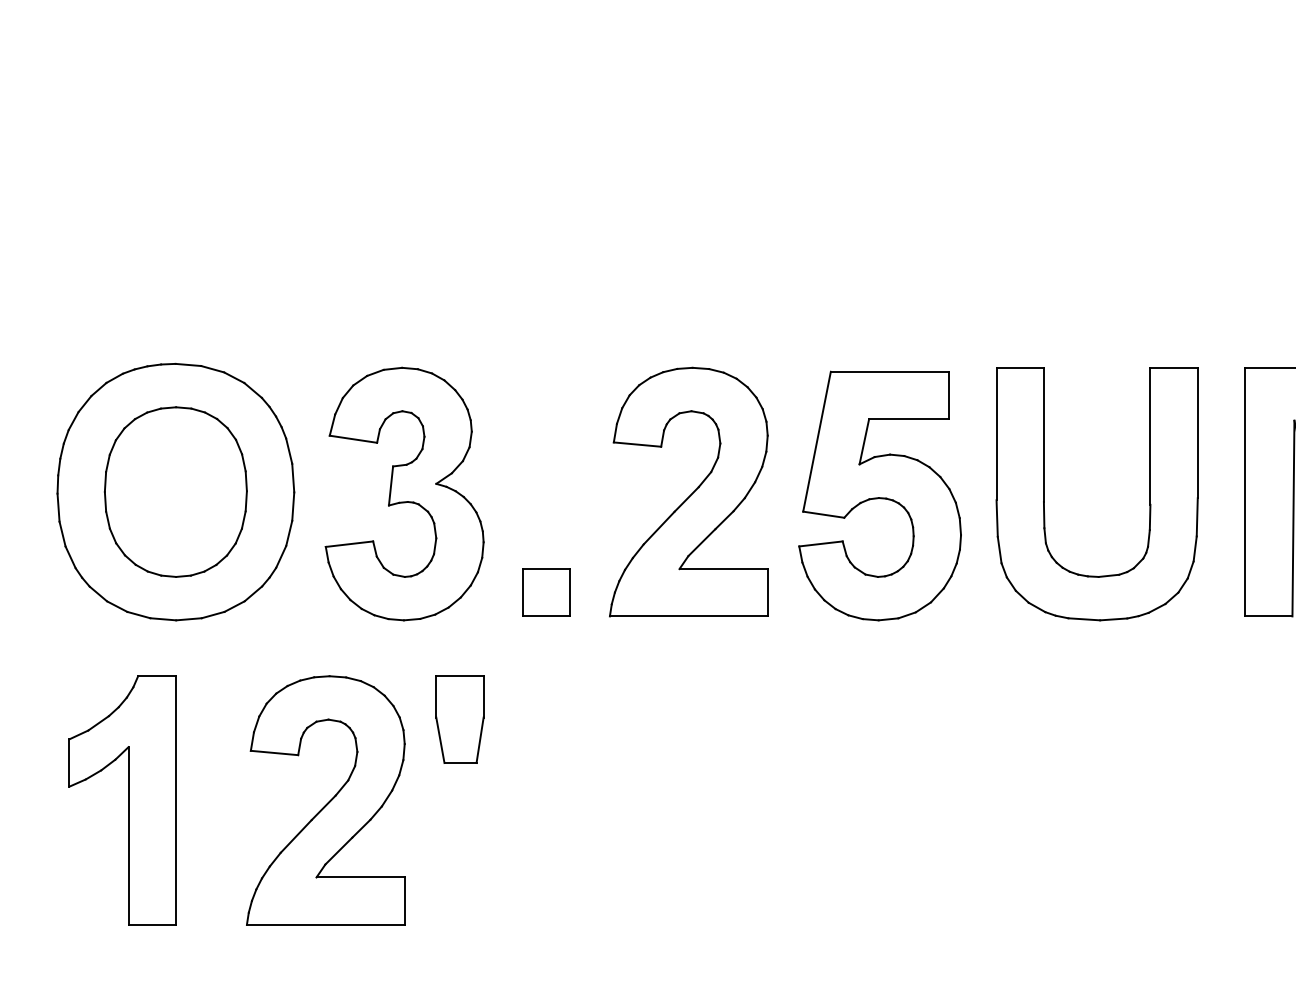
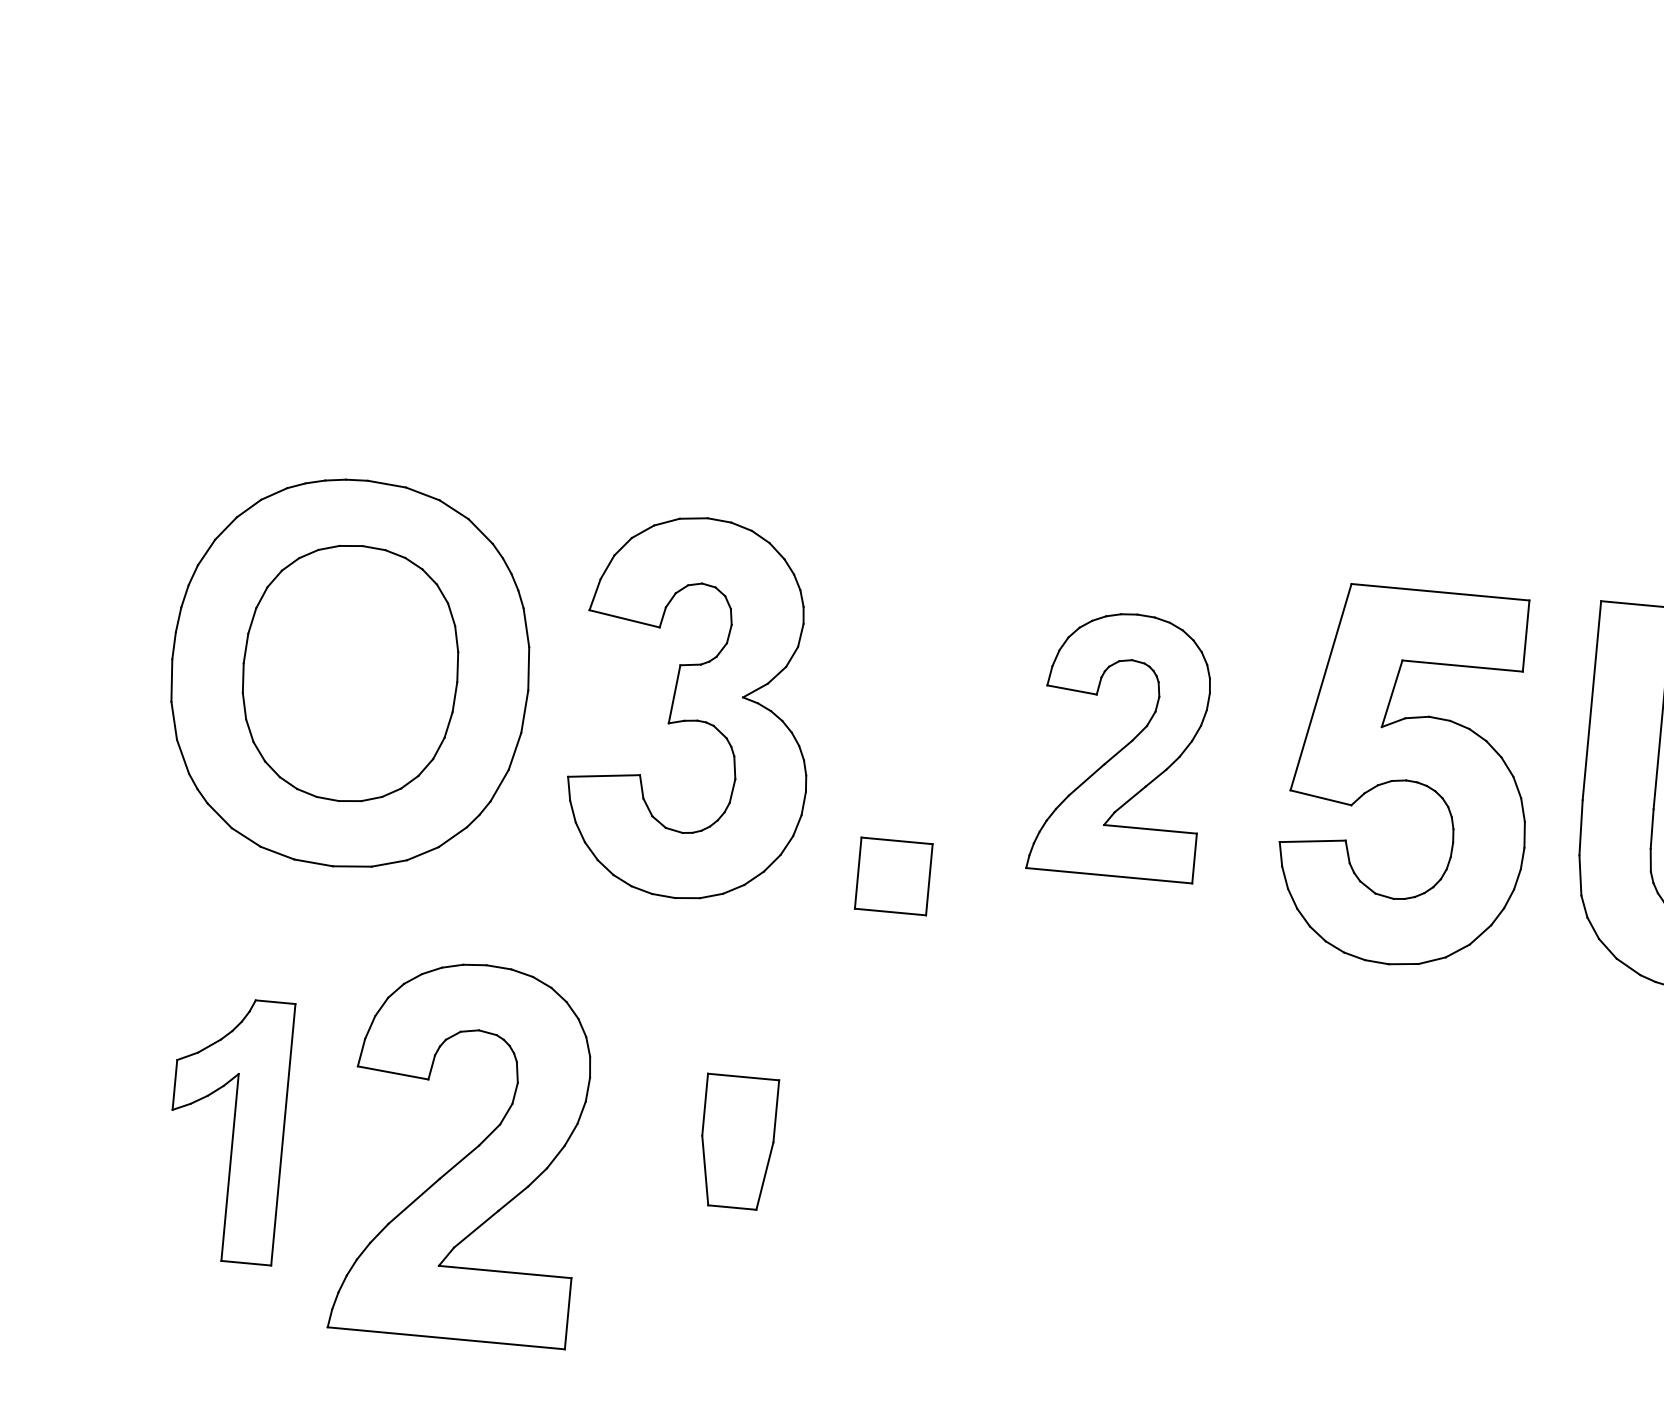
part: (688, 491) -> (1120, 744), size x0.7
part: (459, 719) -> (736, 1141), moved
part: (122, 800) -> (227, 1129), size x0.7
part: (325, 800) -> (463, 1151), moved

